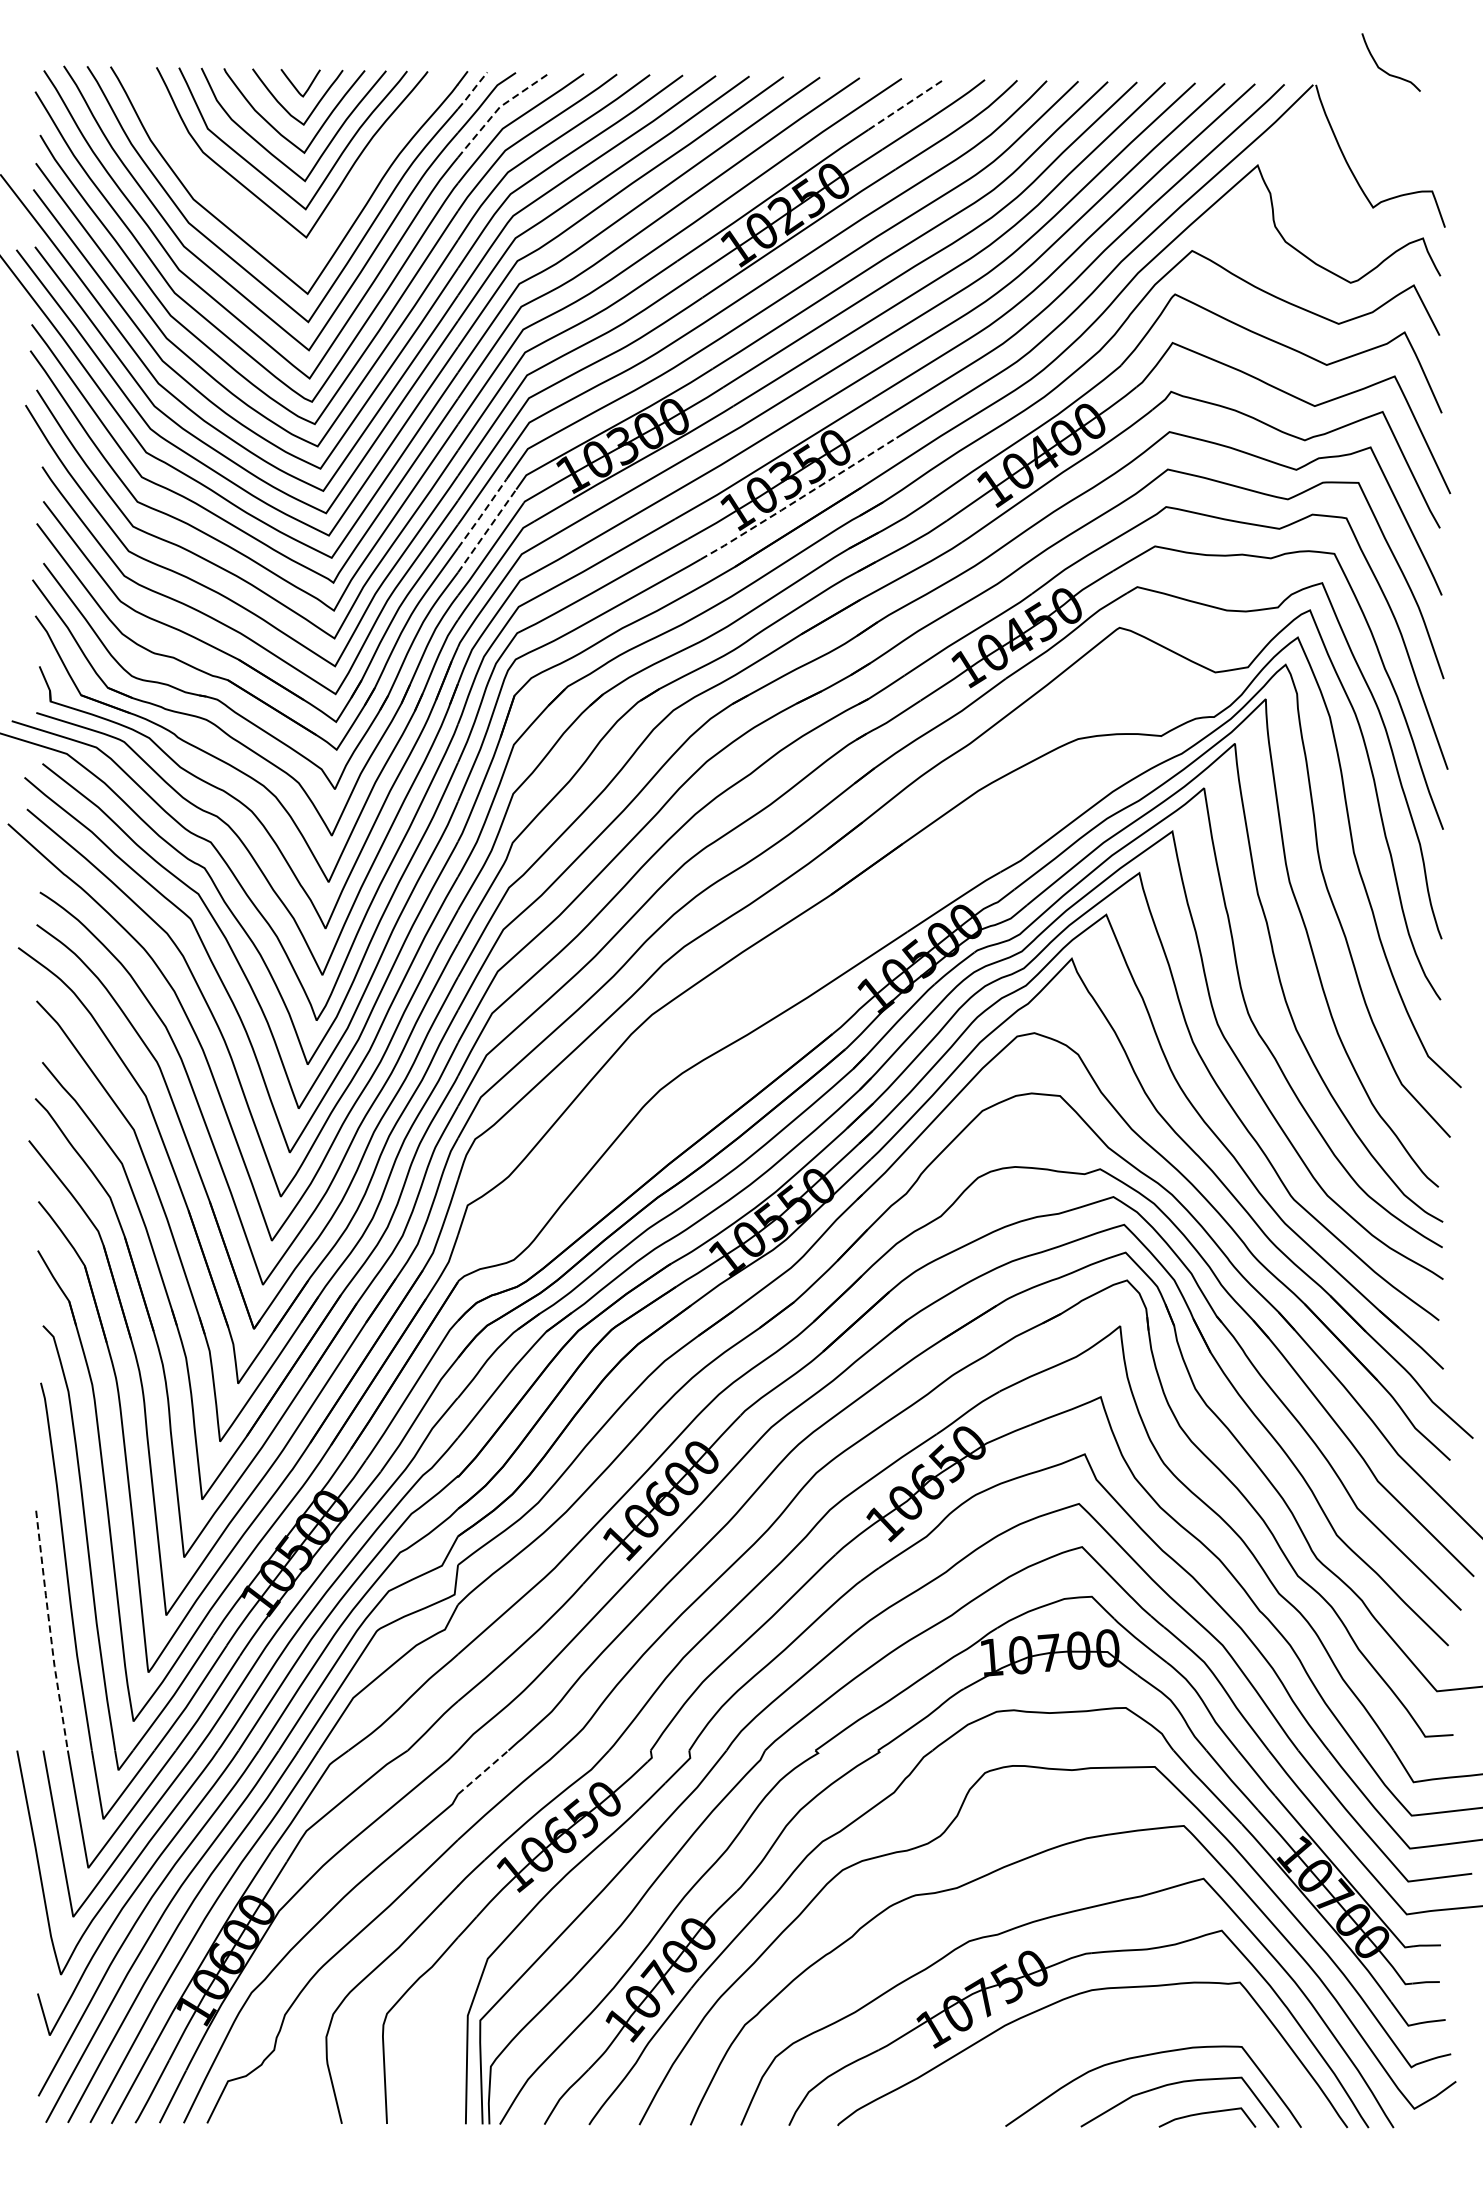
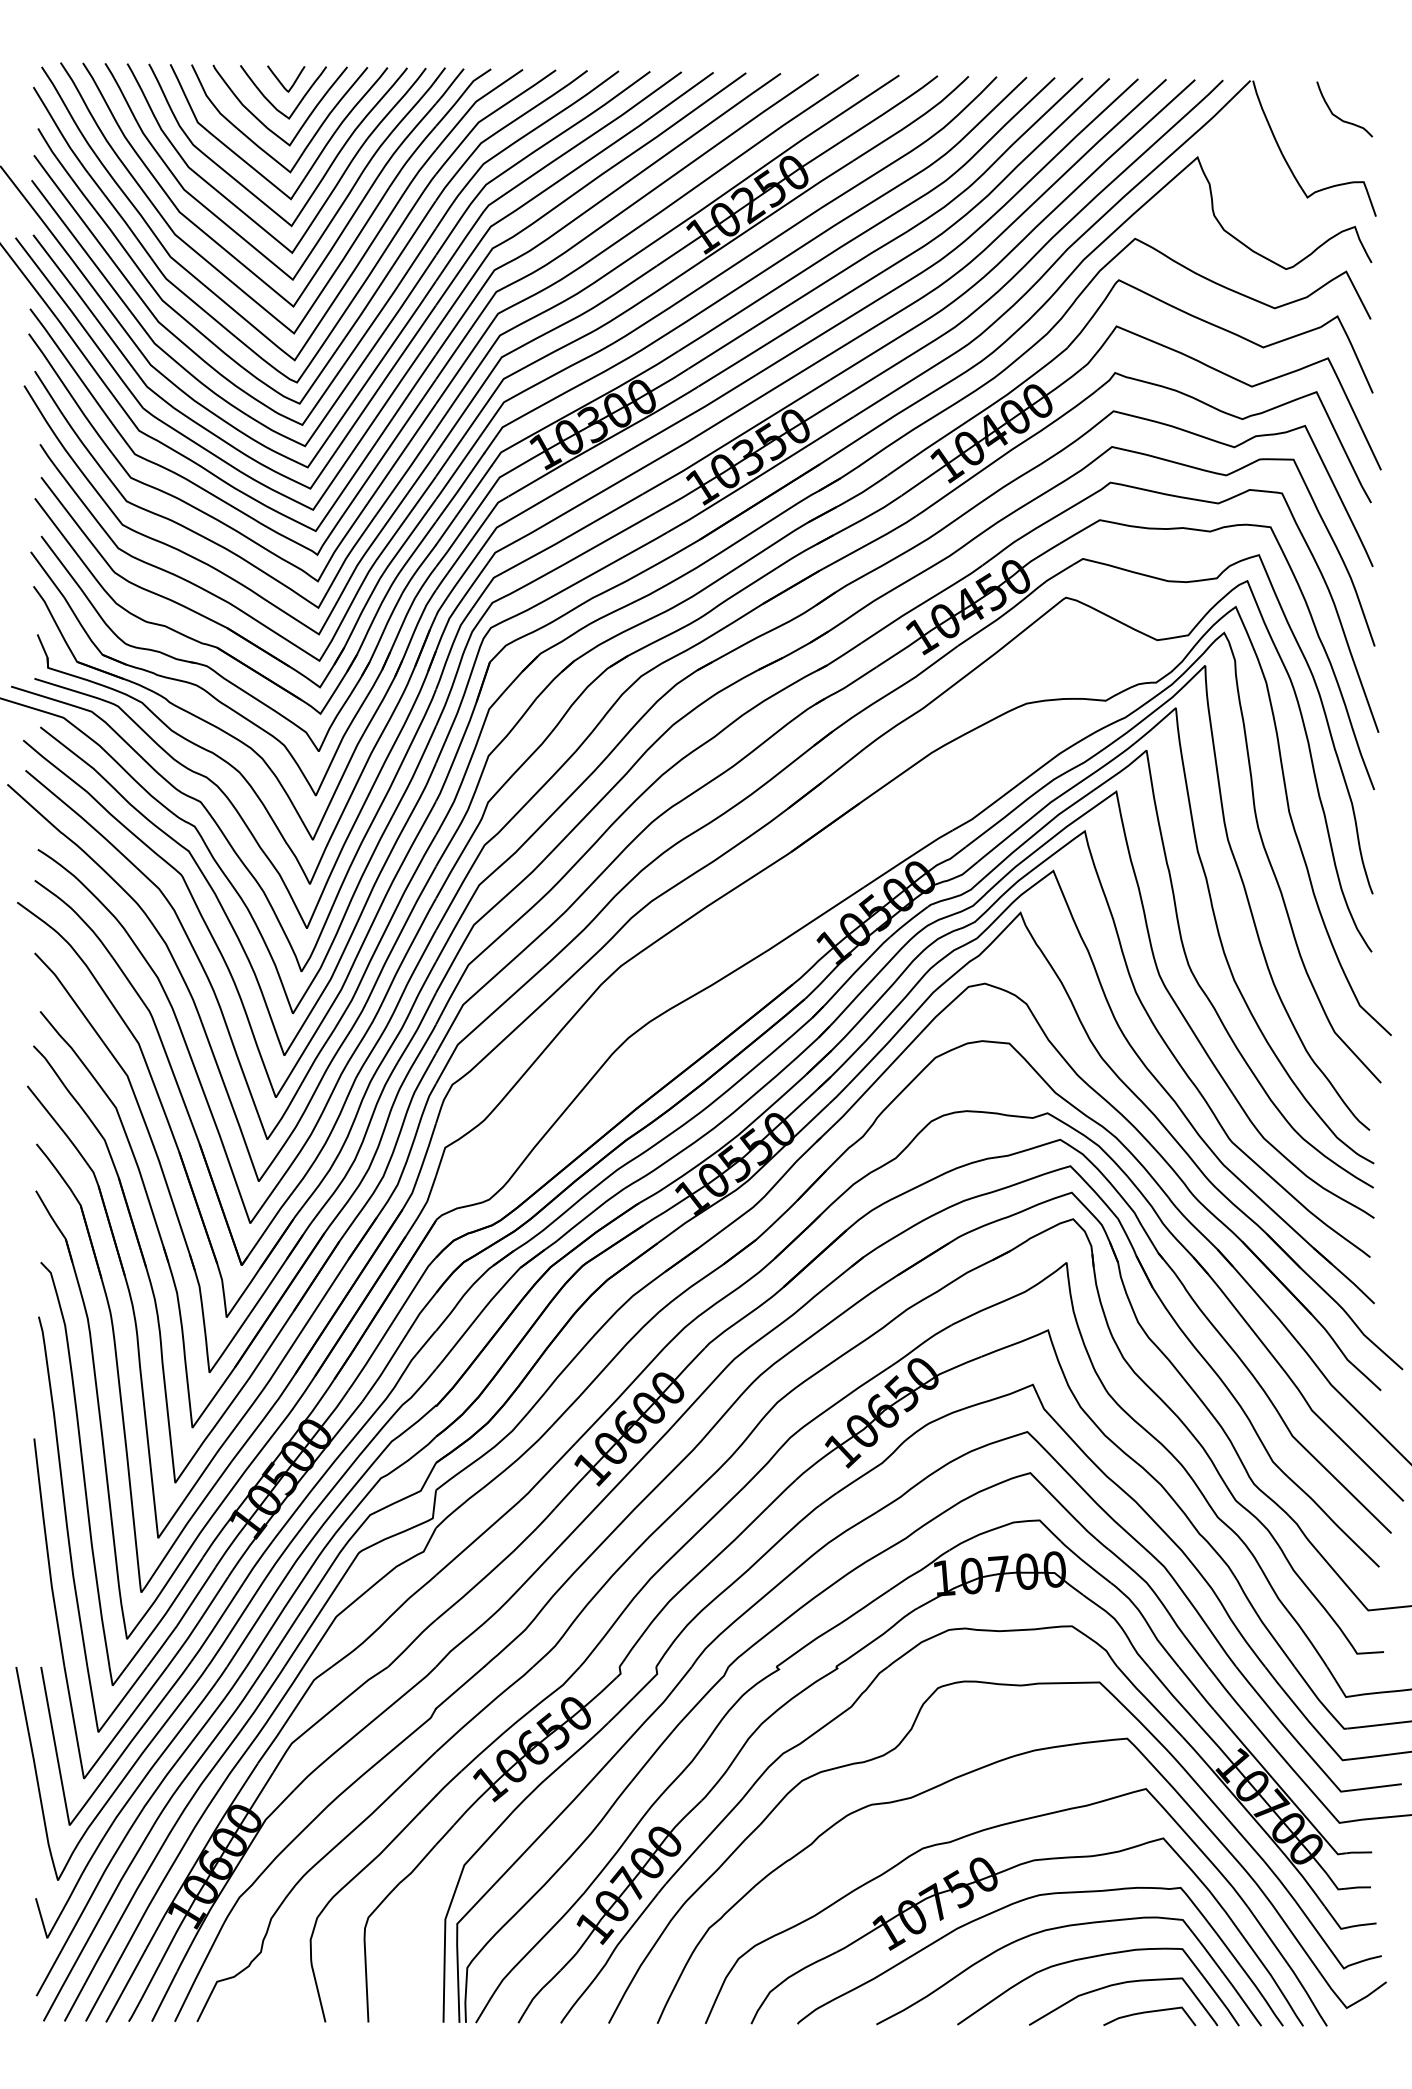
curve: (1384, 70) -> (1338, 116), moved
line: (473, 91) -> (450, 86), dashed -> solid
line: (906, 104) -> (863, 99), dashed -> solid
line: (498, 109) -> (474, 104), dashed -> solid
curve: (246, 213) -> (234, 203), added
line: (798, 499) -> (760, 475), dashed -> solid
line: (483, 512) -> (460, 487), dashed -> solid
line: (487, 530) -> (464, 505), dashed -> solid
line: (50, 1631) -> (47, 1553), dashed -> solid
line: (483, 1772) -> (460, 1687), dashed -> solid
curve: (1113, 2025) -> (1060, 1928), added

